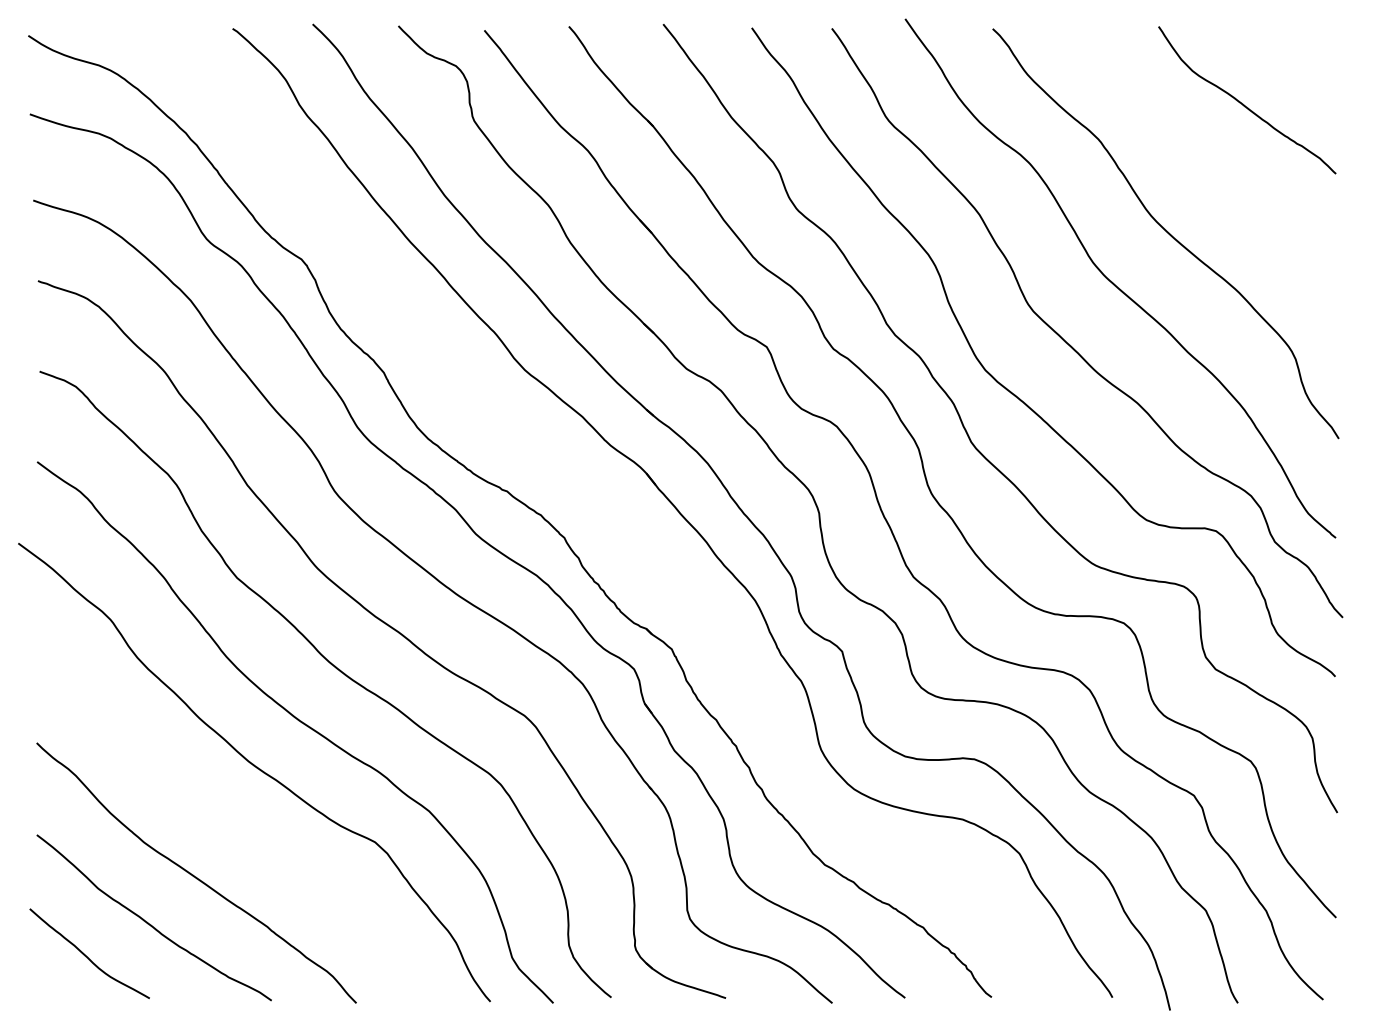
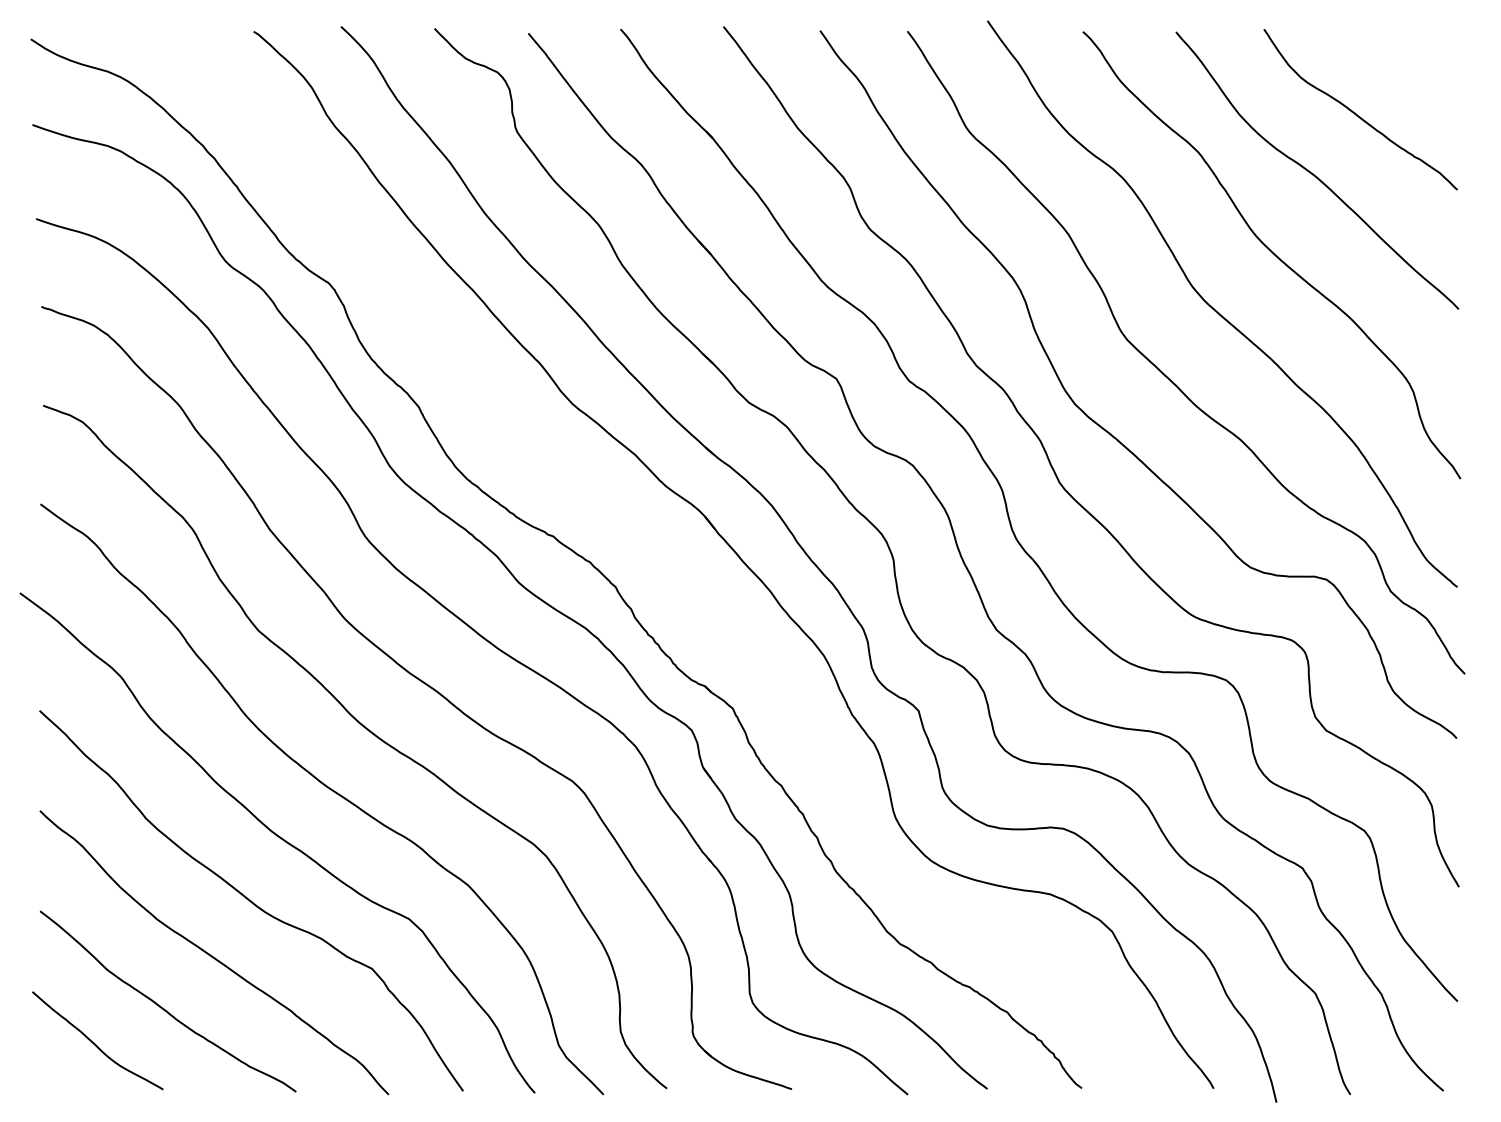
curve: (1204, 158) -> (1313, 173), added
curve: (230, 825) -> (251, 900), added

